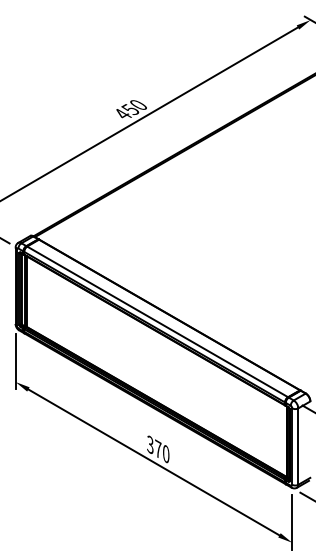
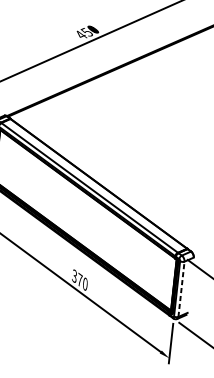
line: (298, 446) -> (181, 289), solid -> dashed

